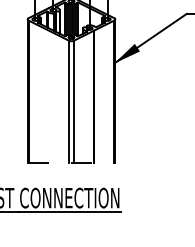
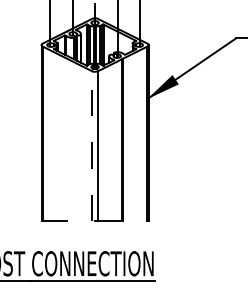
line: (69, 102) -> (92, 146), solid -> dashed

